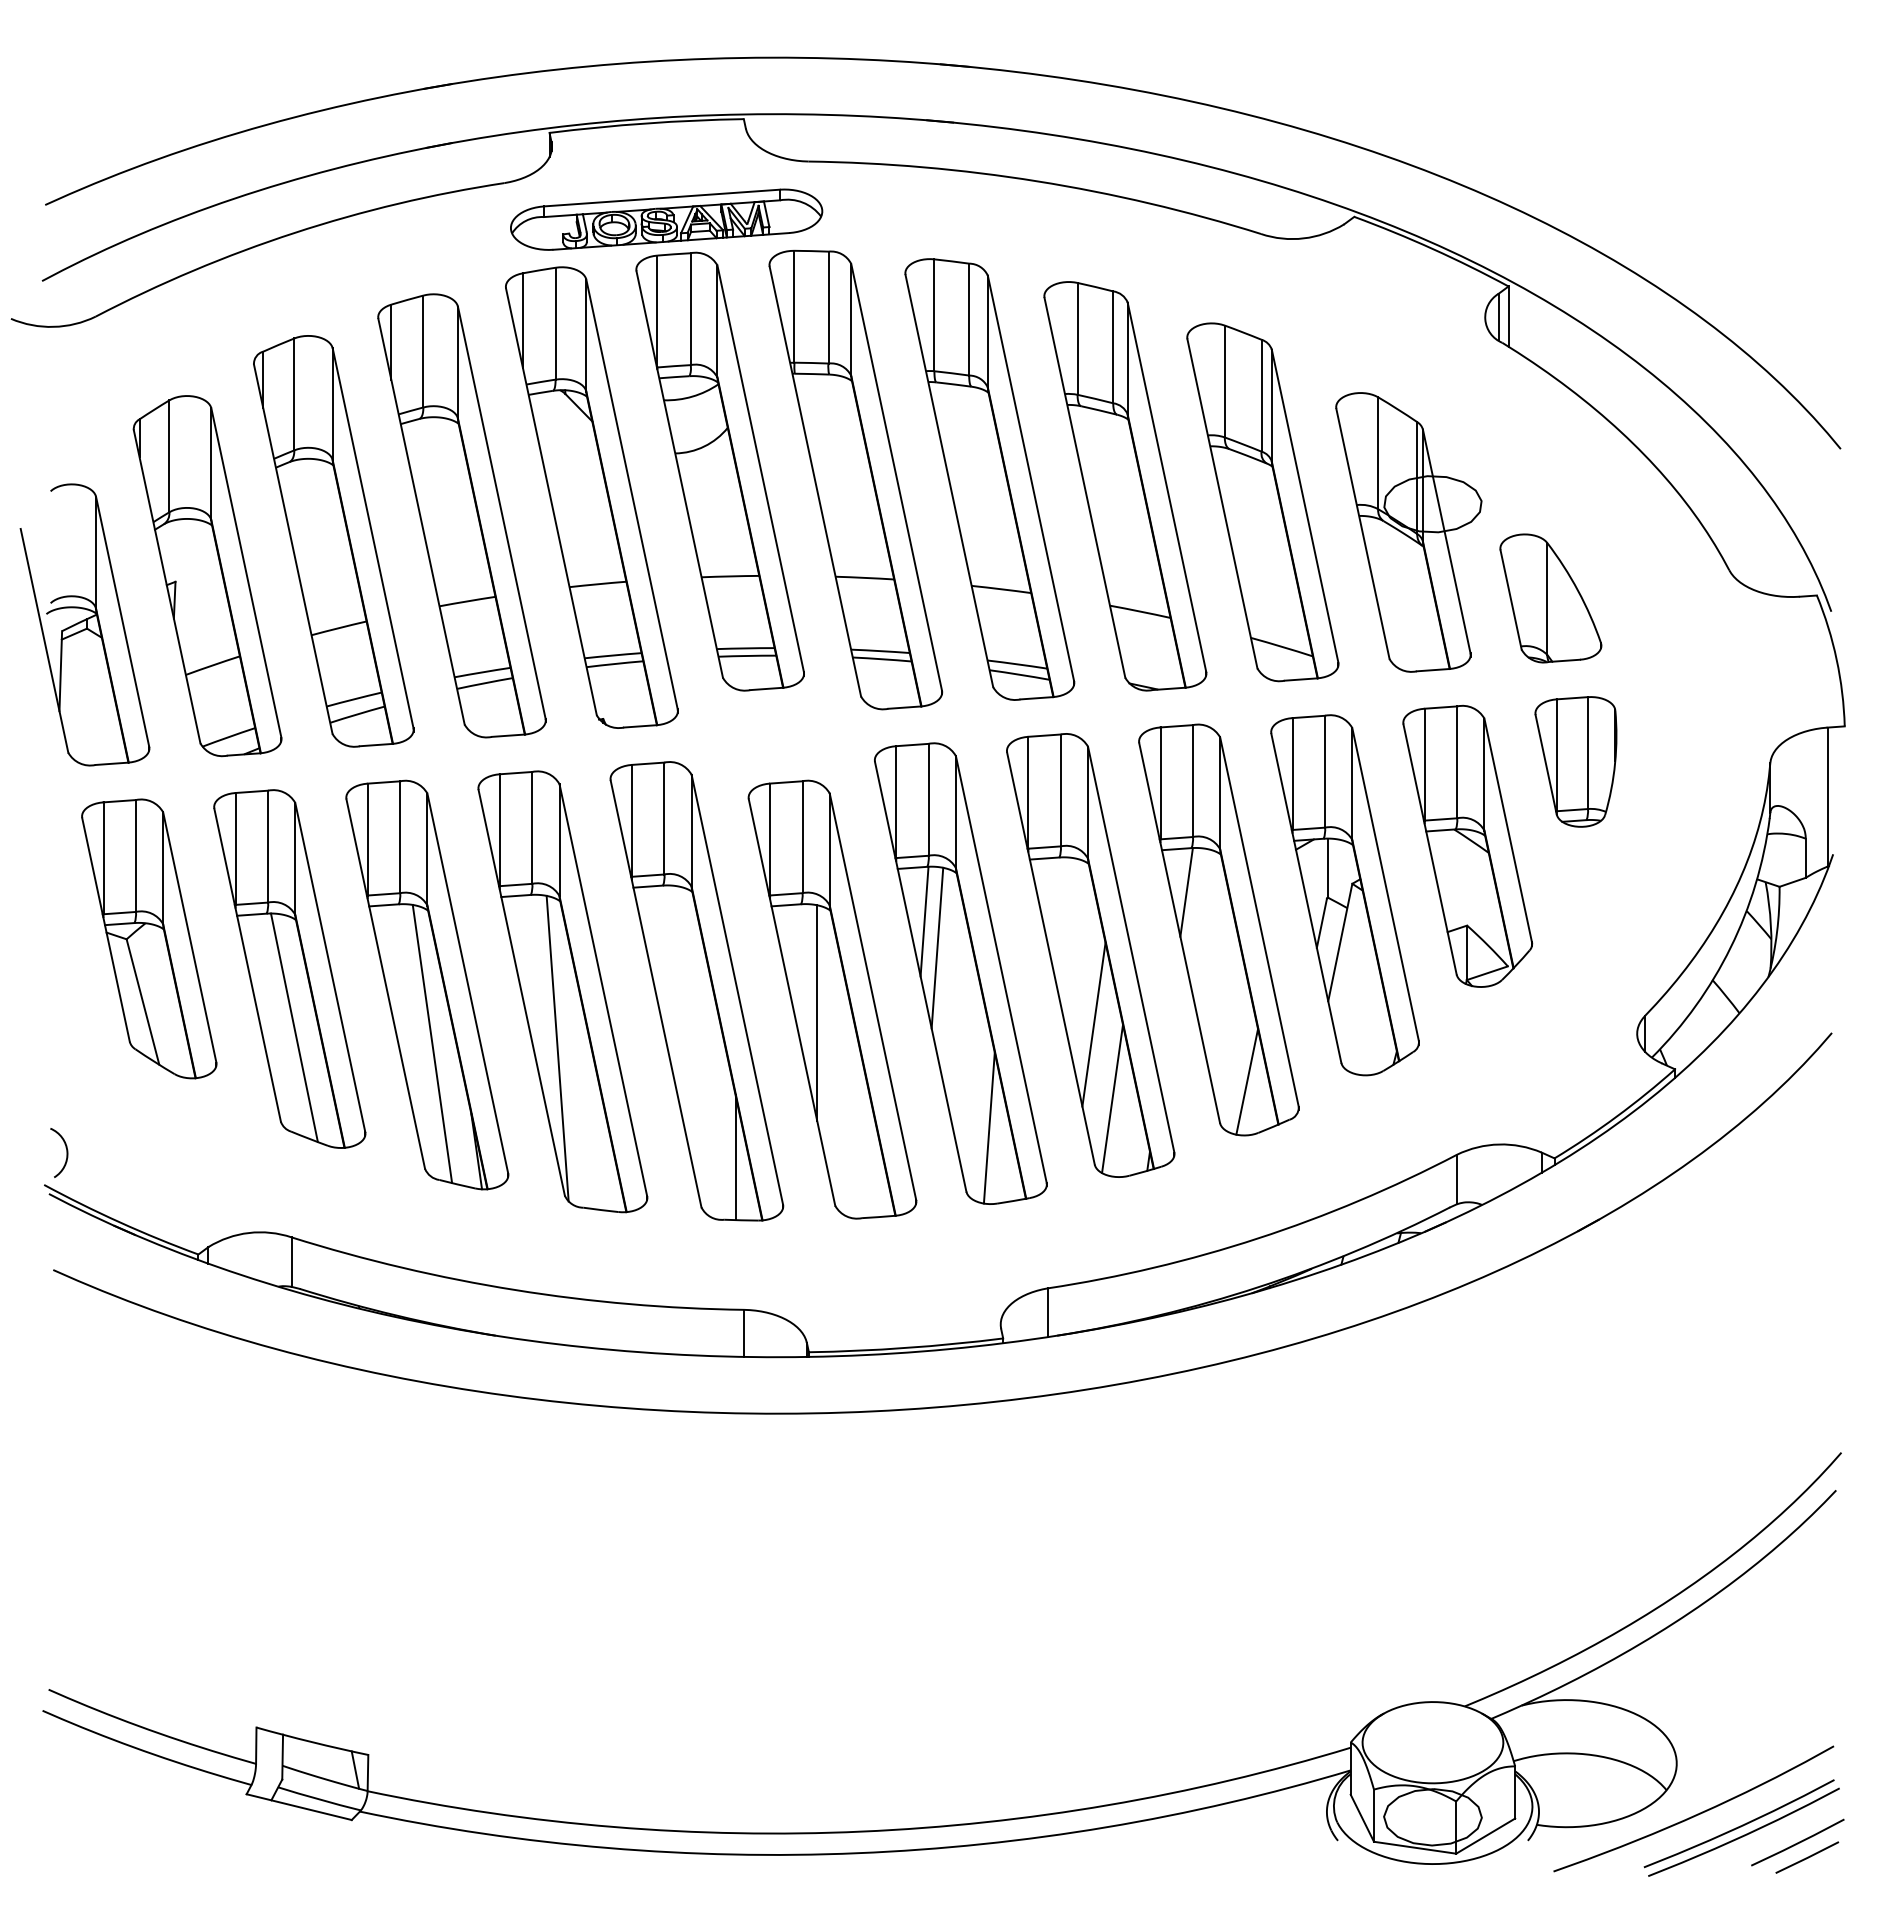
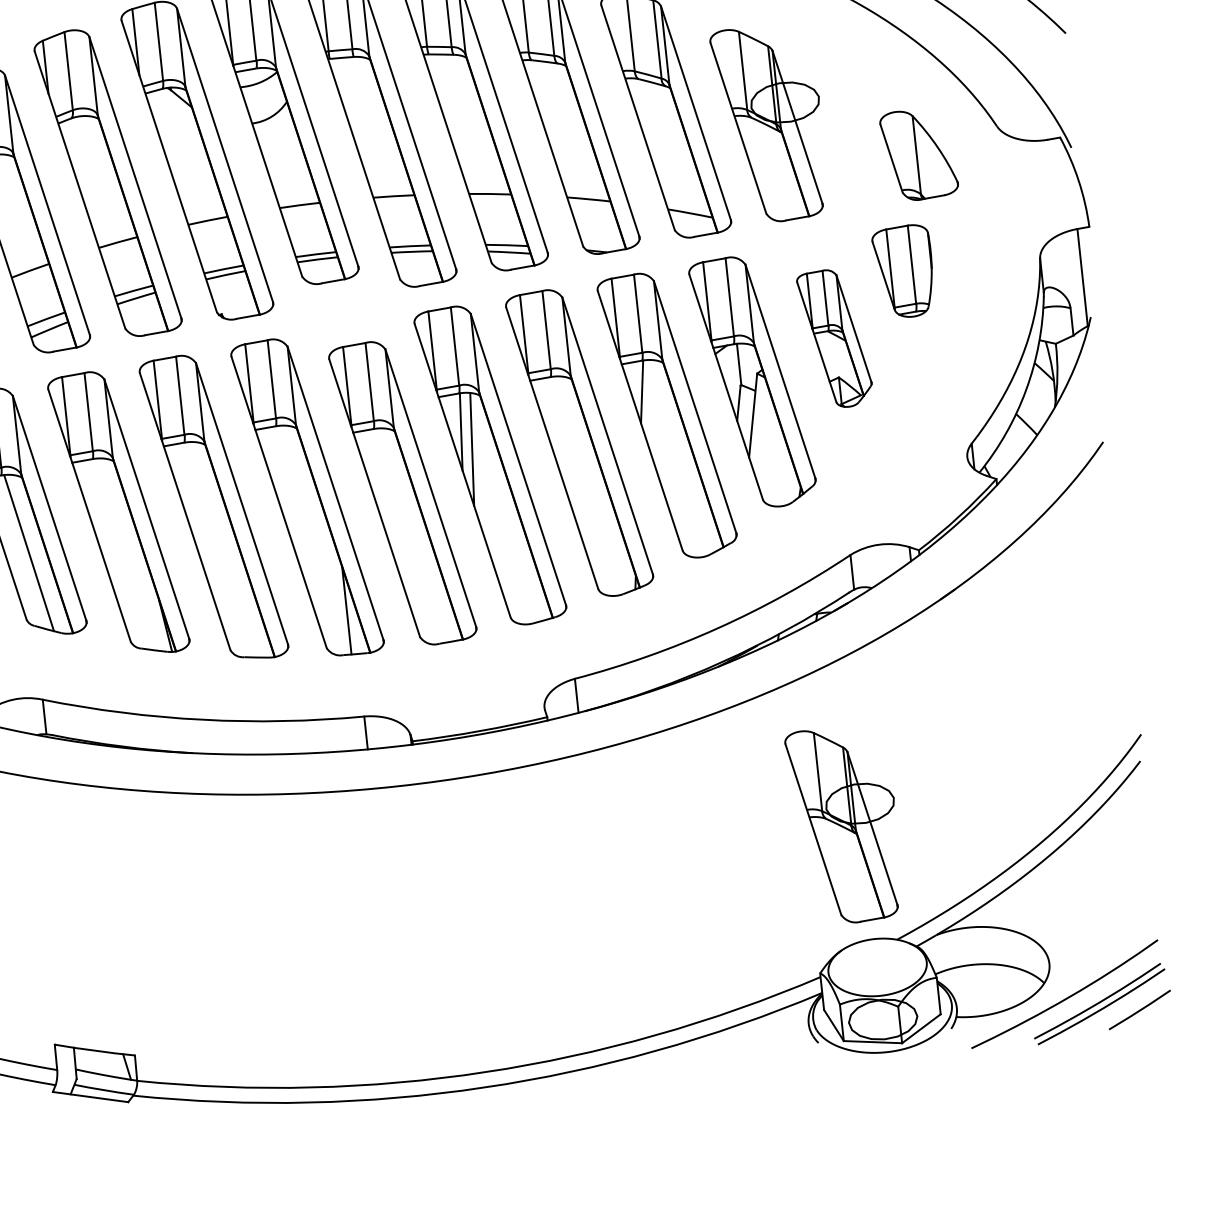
part: (1550, 598) -> (918, 154), moved
part: (1467, 845) -> (834, 338), size x0.7
line: (817, 1012) -> (393, 503), removed
line: (1093, 1024) -> (586, 491), removed
line: (432, 1043) -> (126, 553), removed
line: (557, 1048) -> (214, 547), removed
line: (1247, 1081) -> (698, 519), removed
line: (1112, 1098) -> (605, 541), removed
line: (988, 1127) -> (521, 570), removed
part: (1408, 1536) -> (845, 825), added
line: (1807, 1857) -> (1147, 1019), removed

